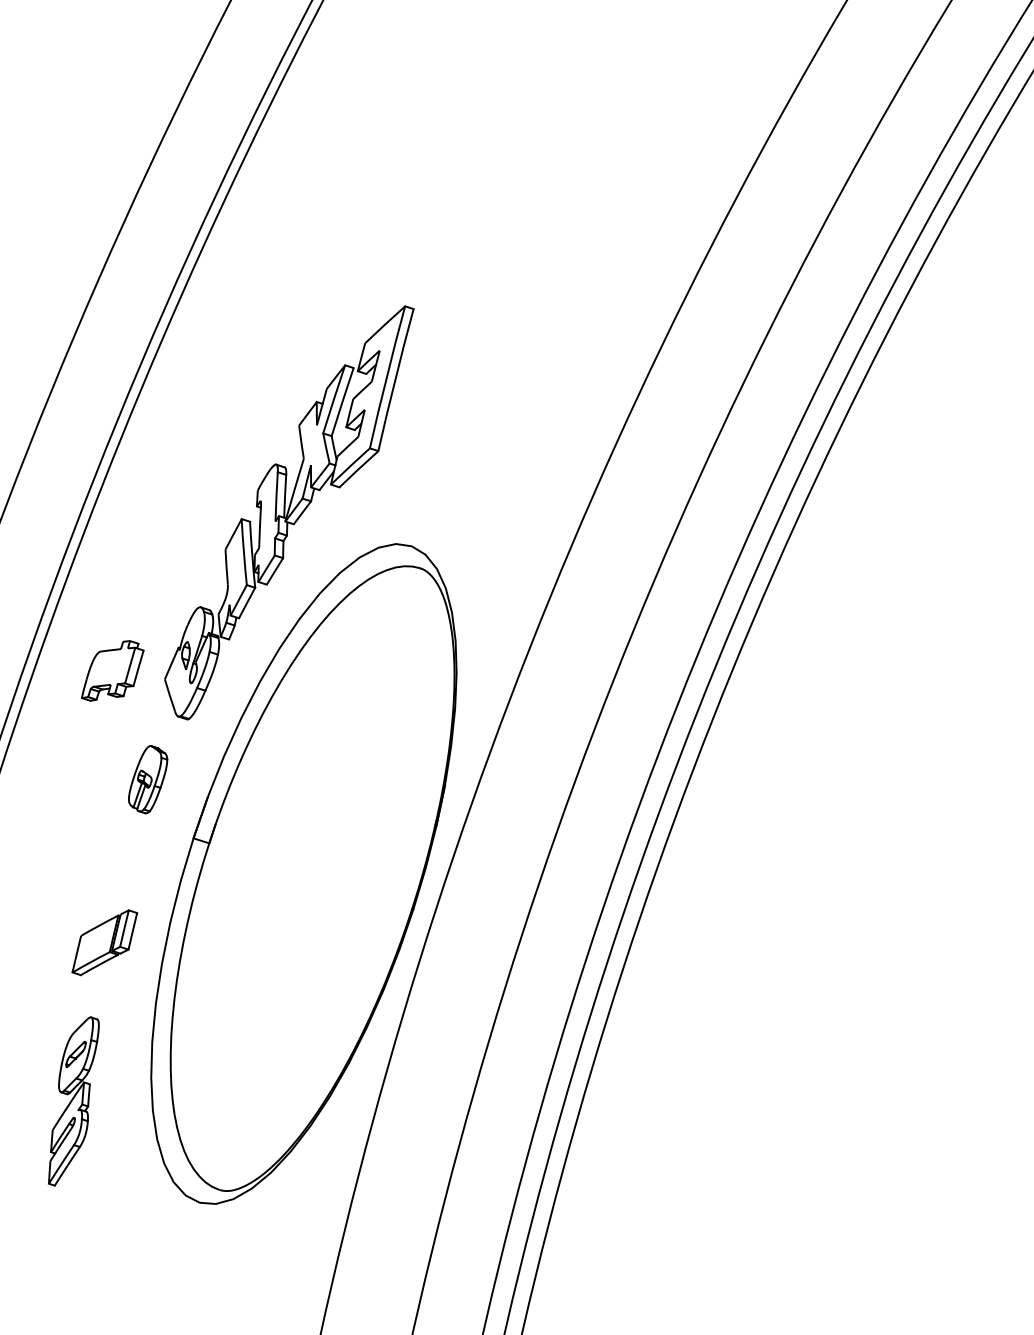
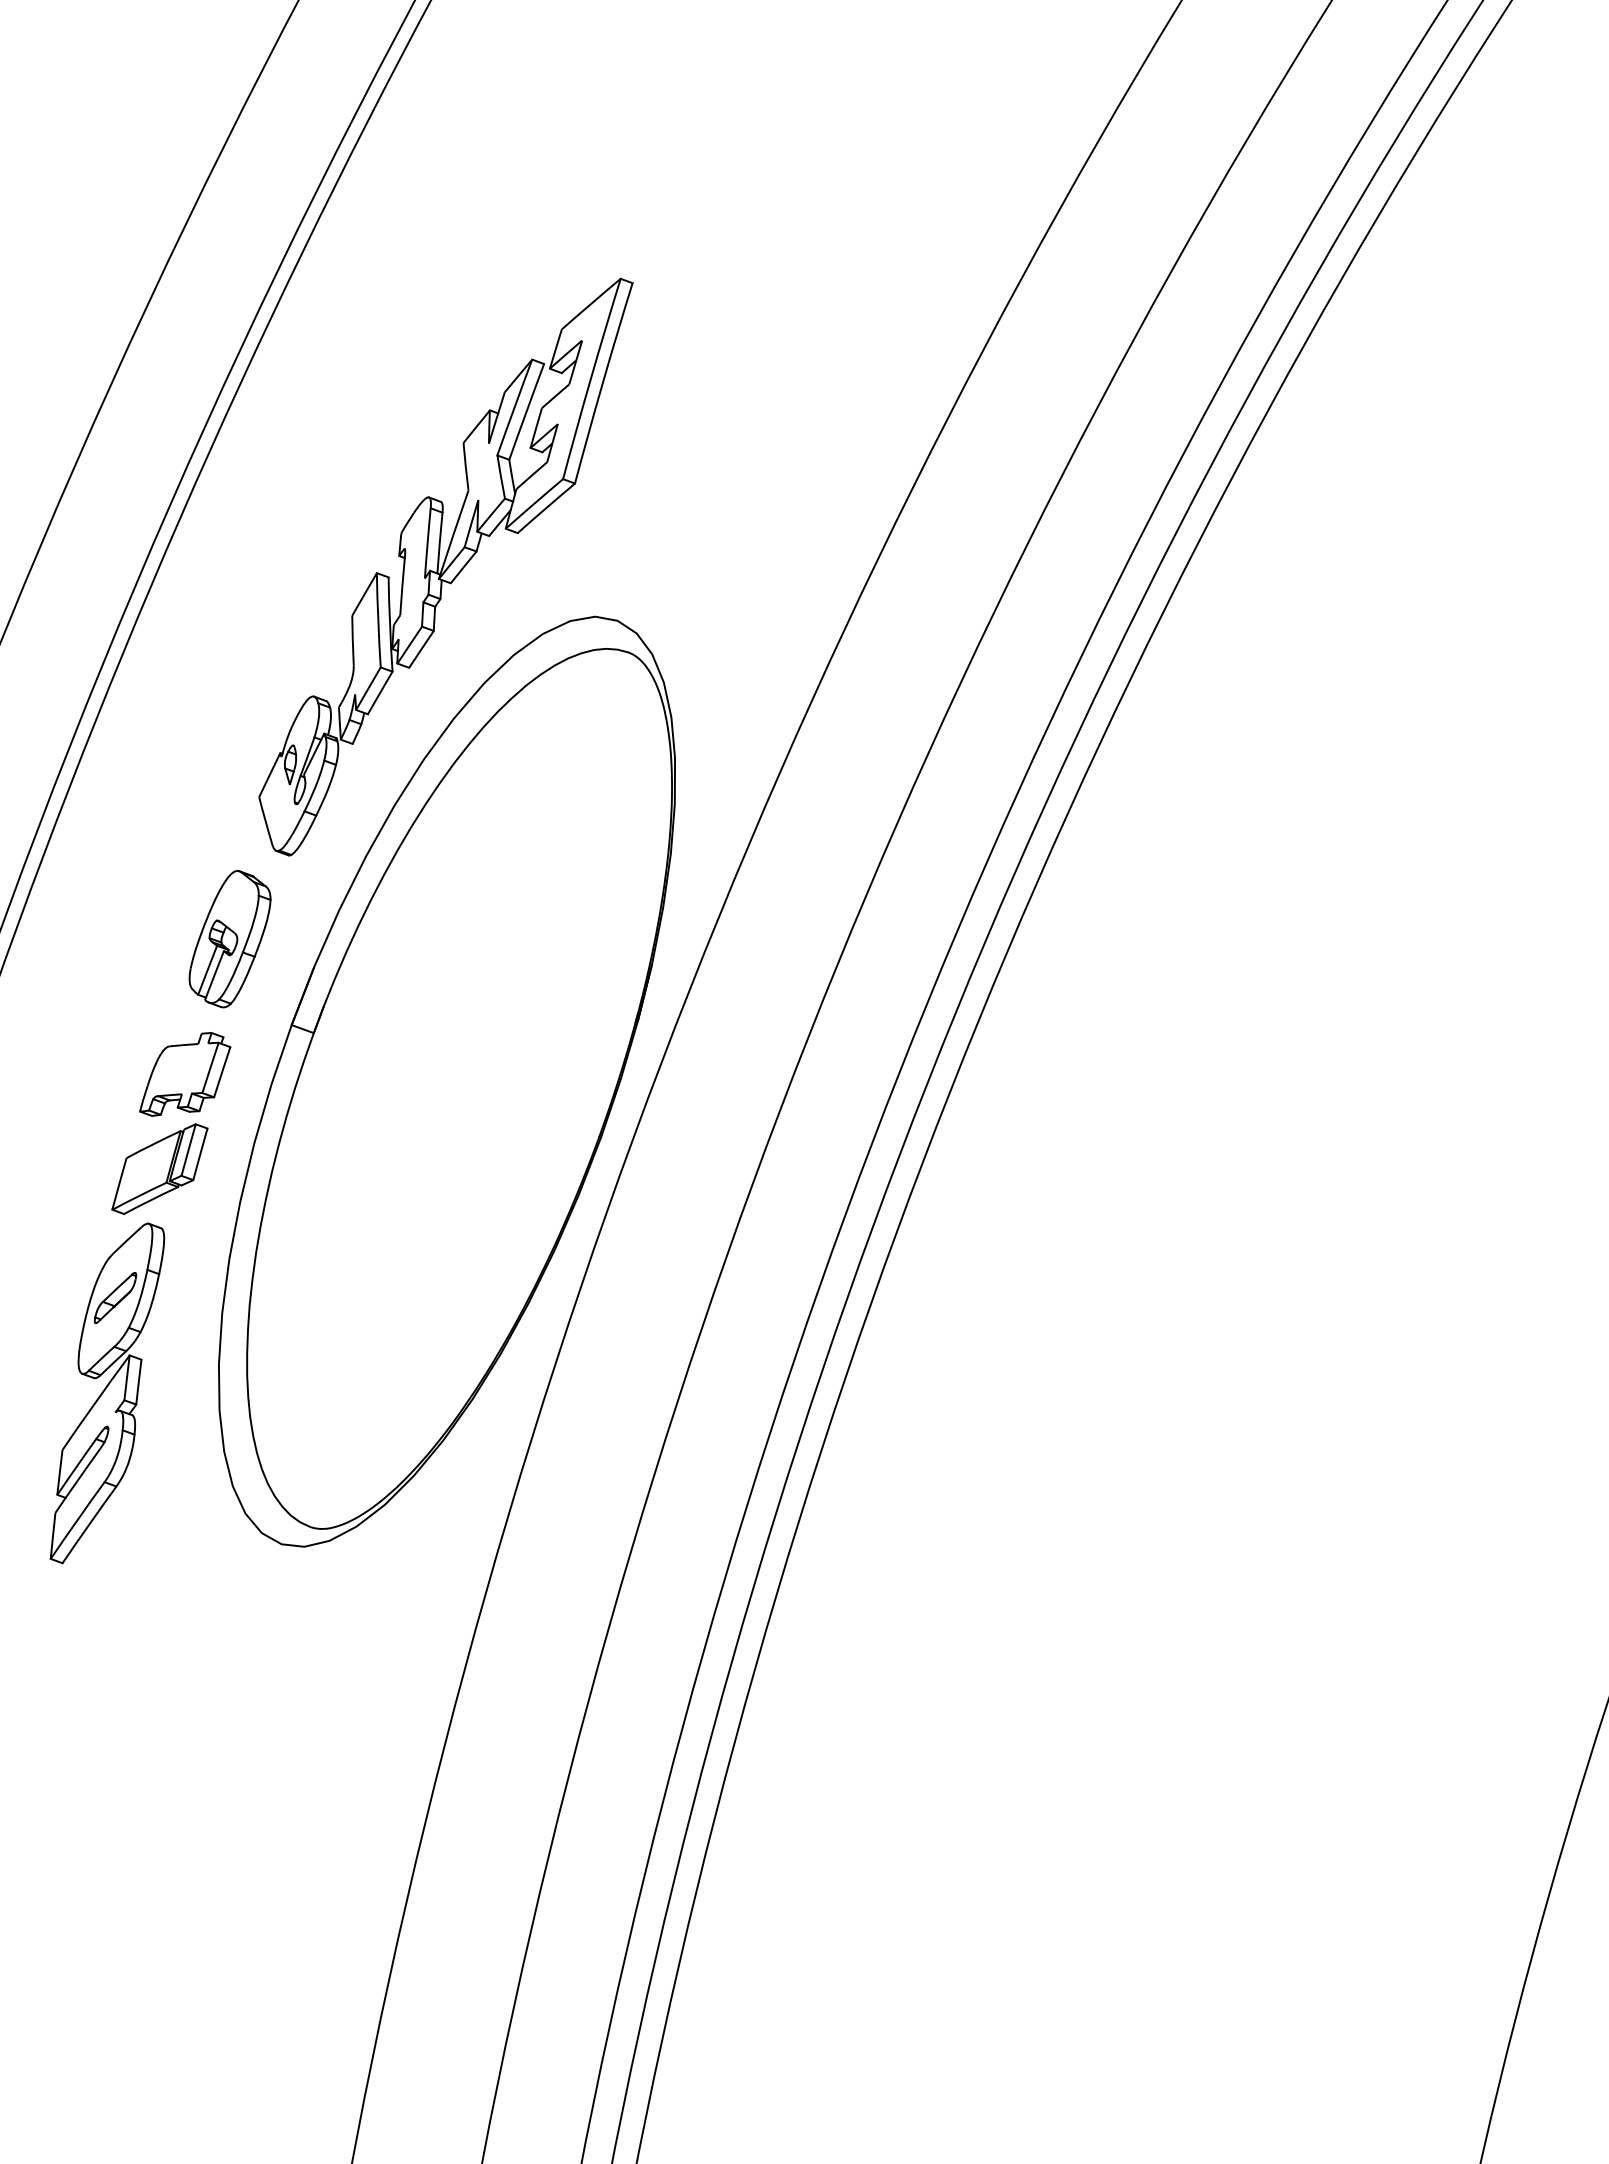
part: (112, 670) -> (185, 1074), moved
part: (147, 779) -> (229, 939), size x1.43
part: (73, 1101) -> (107, 1393), size x1.43

